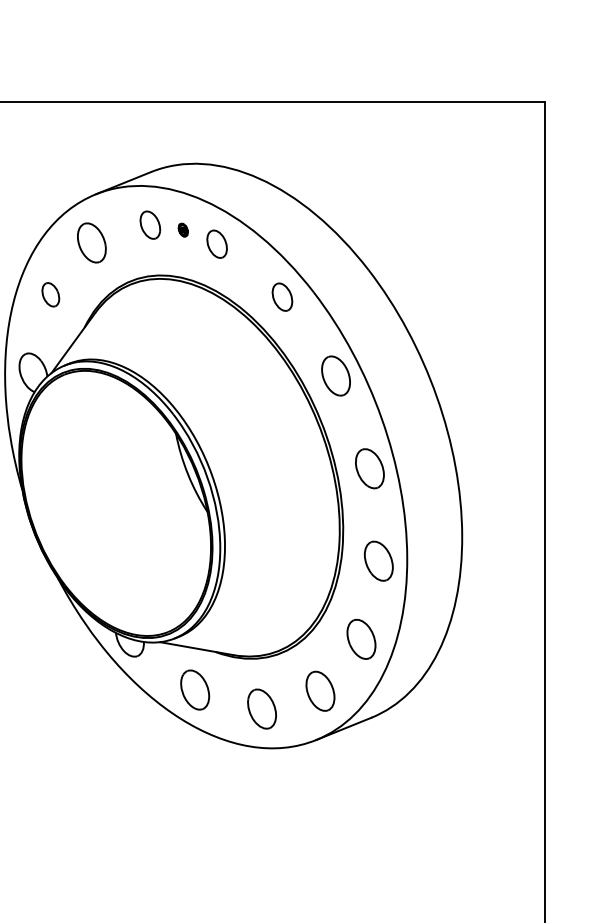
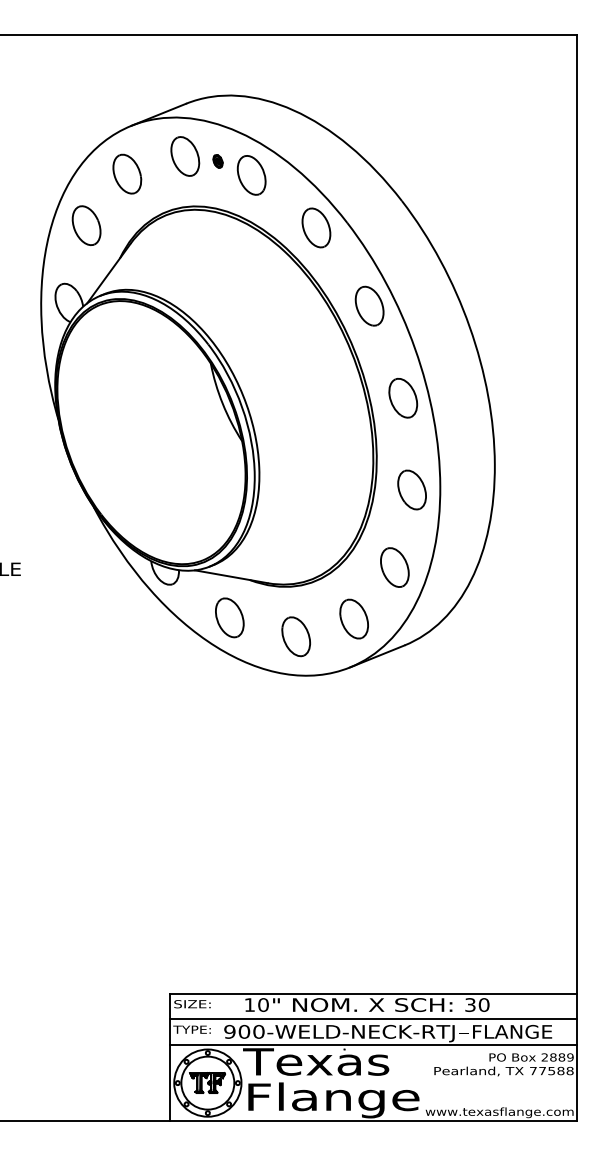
part: (150, 225) -> (185, 156), size x1.43
part: (217, 244) -> (251, 175), size x1.43
part: (50, 294) -> (86, 225), size x1.67
part: (282, 296) -> (316, 227), size x1.43

